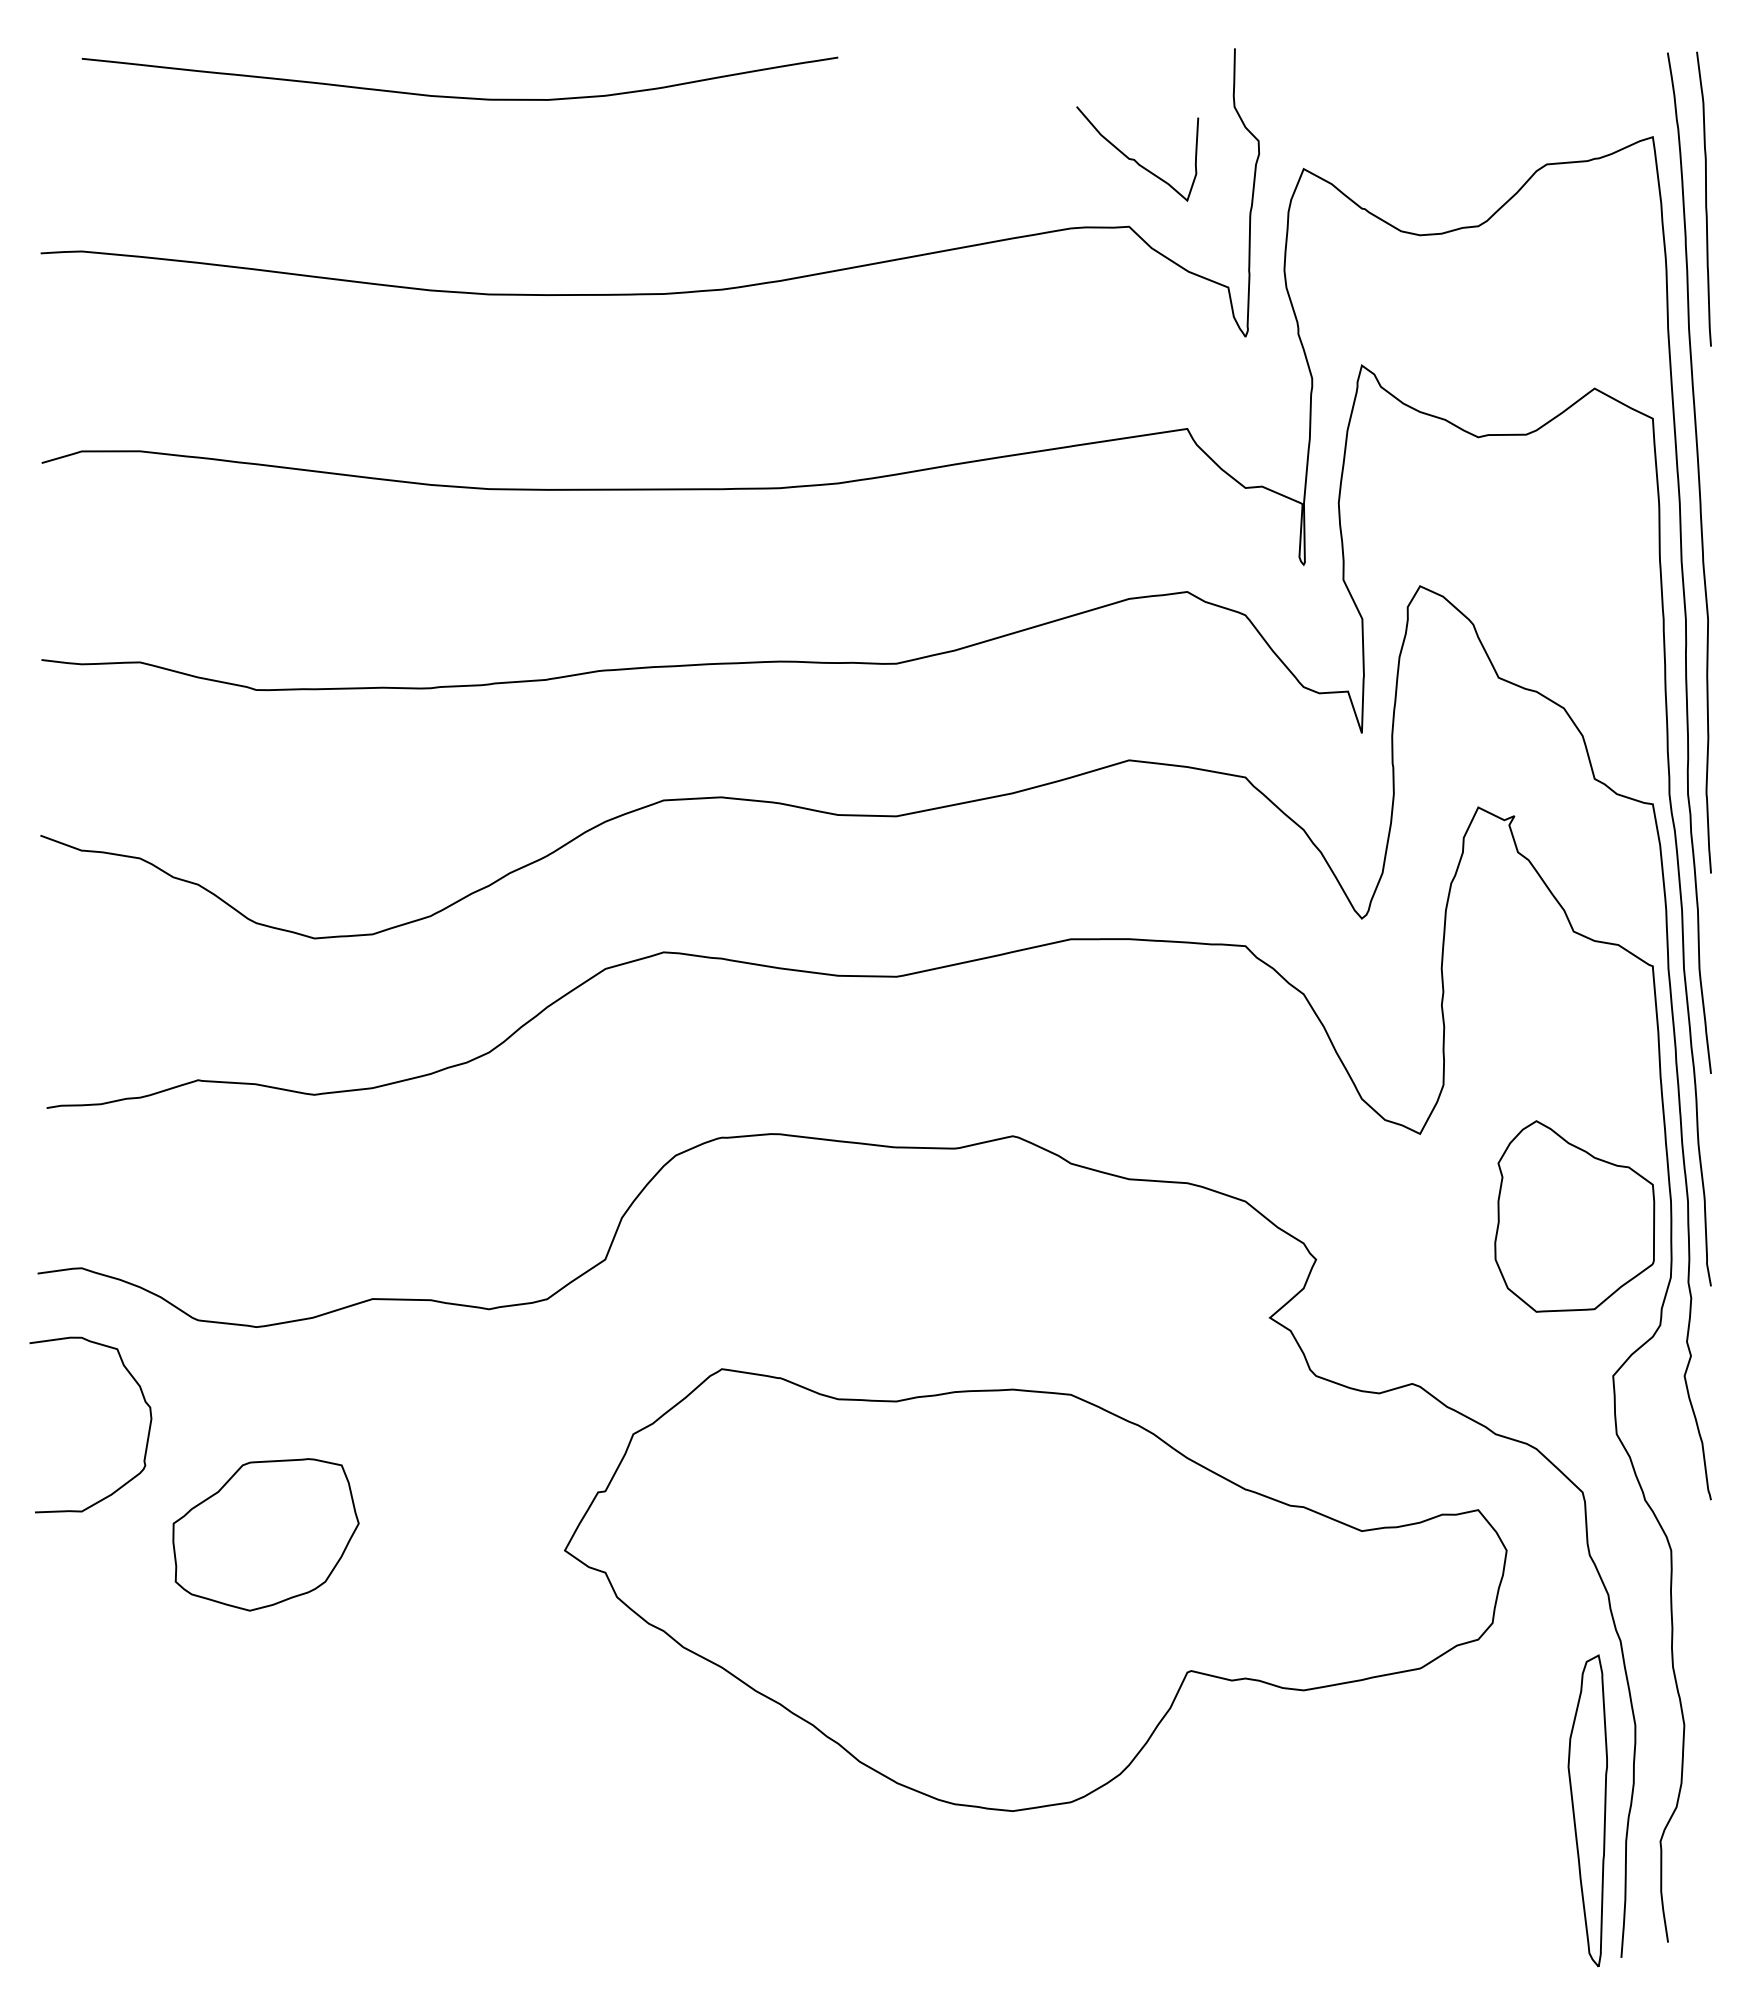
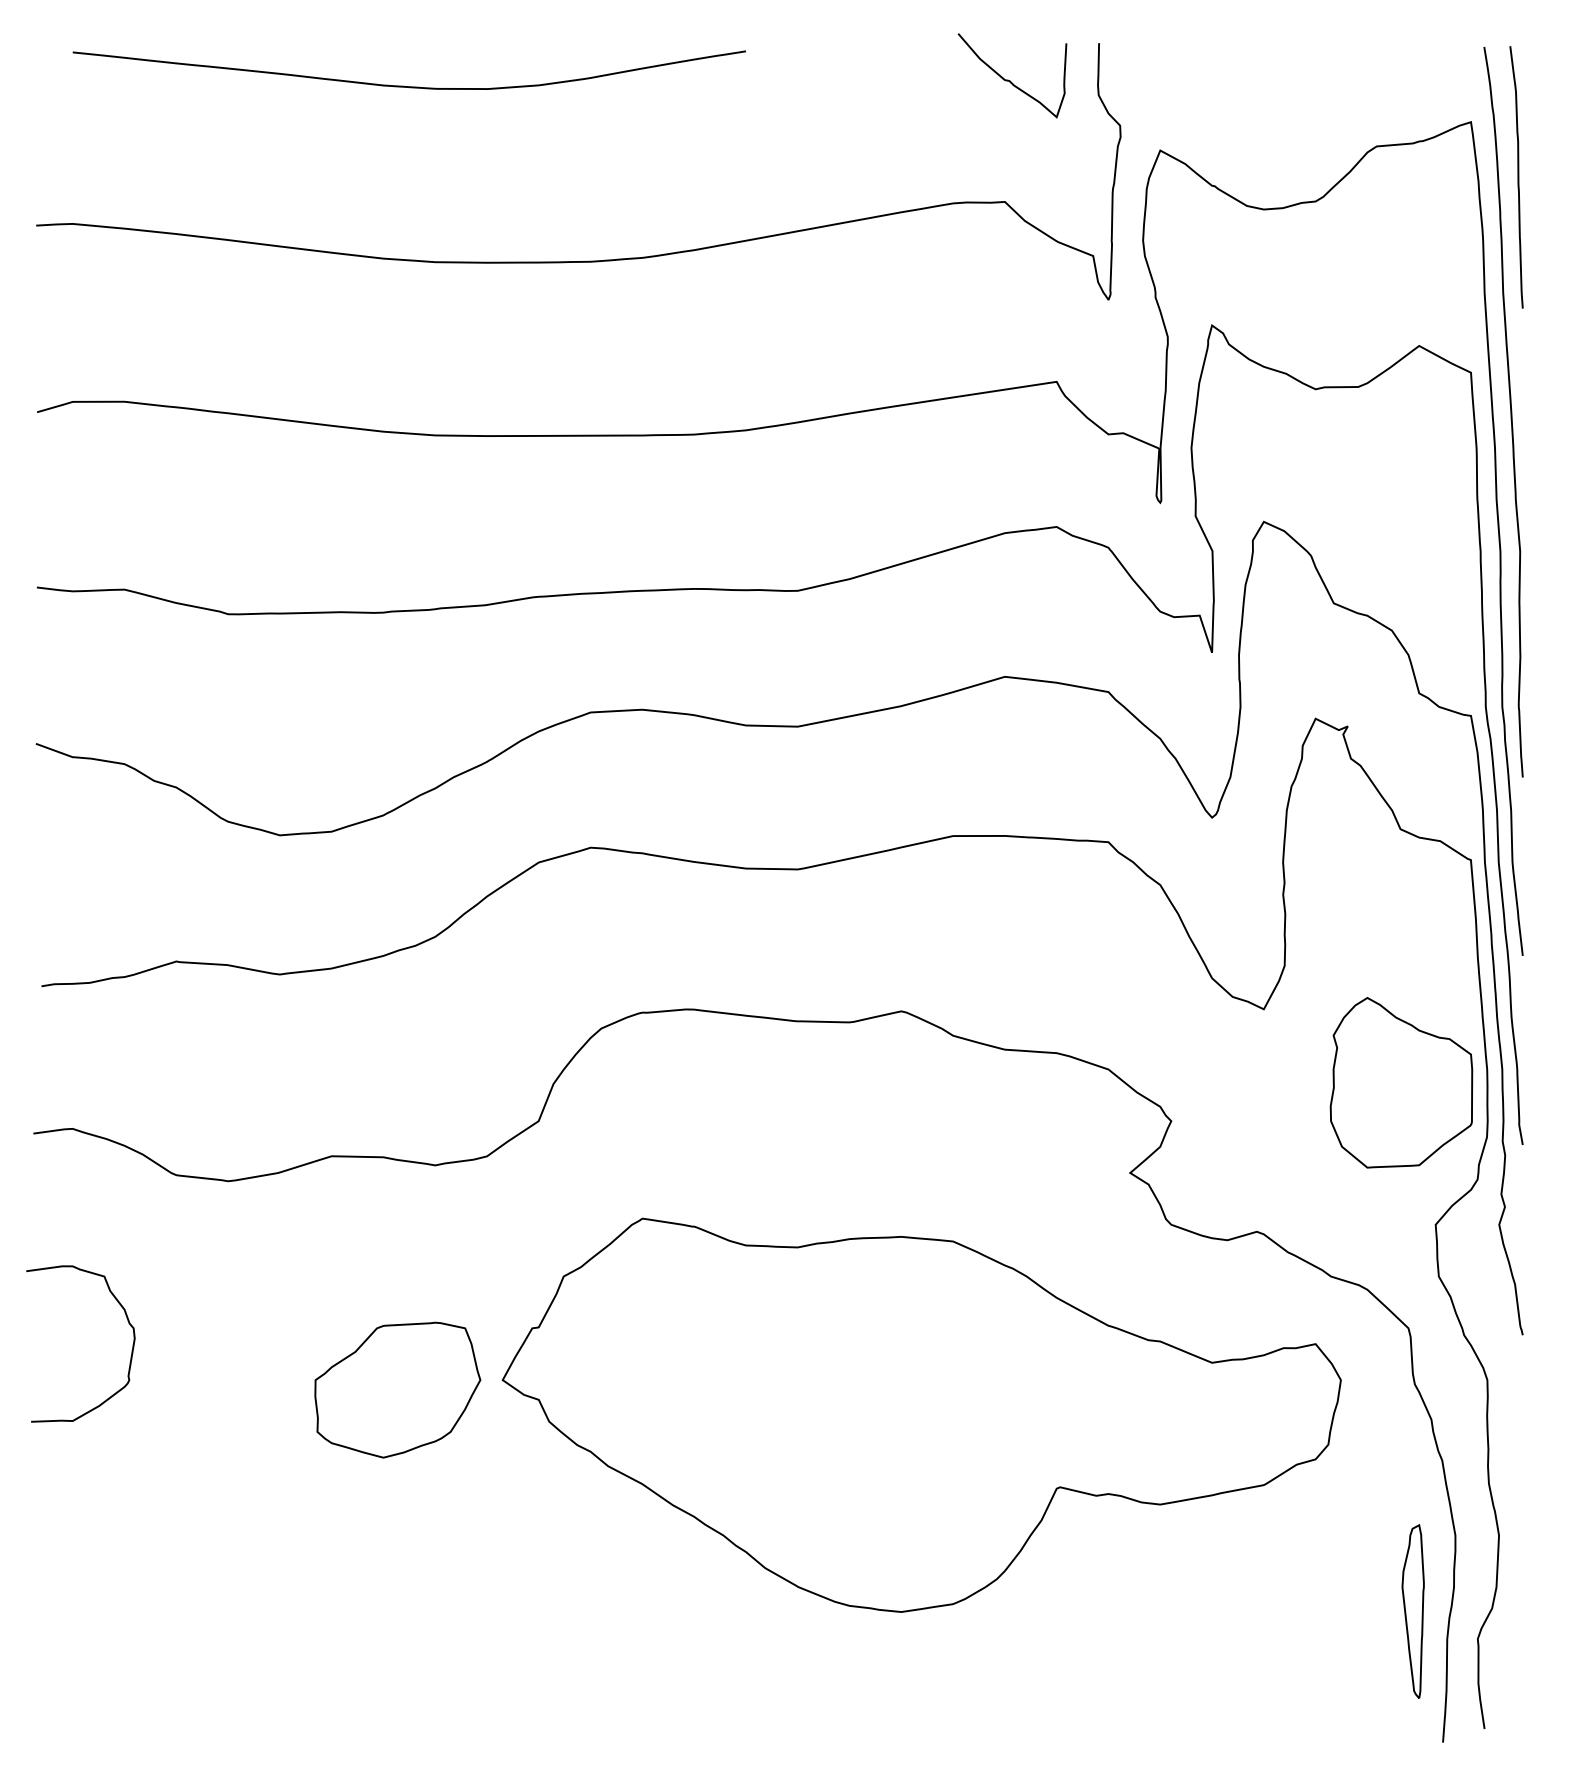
curve: (1135, 159) -> (1010, 80), moved
curve: (147, 1435) -> (131, 1353), moved
part: (265, 1534) -> (397, 1389), moved
part: (1587, 1810) -> (1412, 1611), size x0.62

